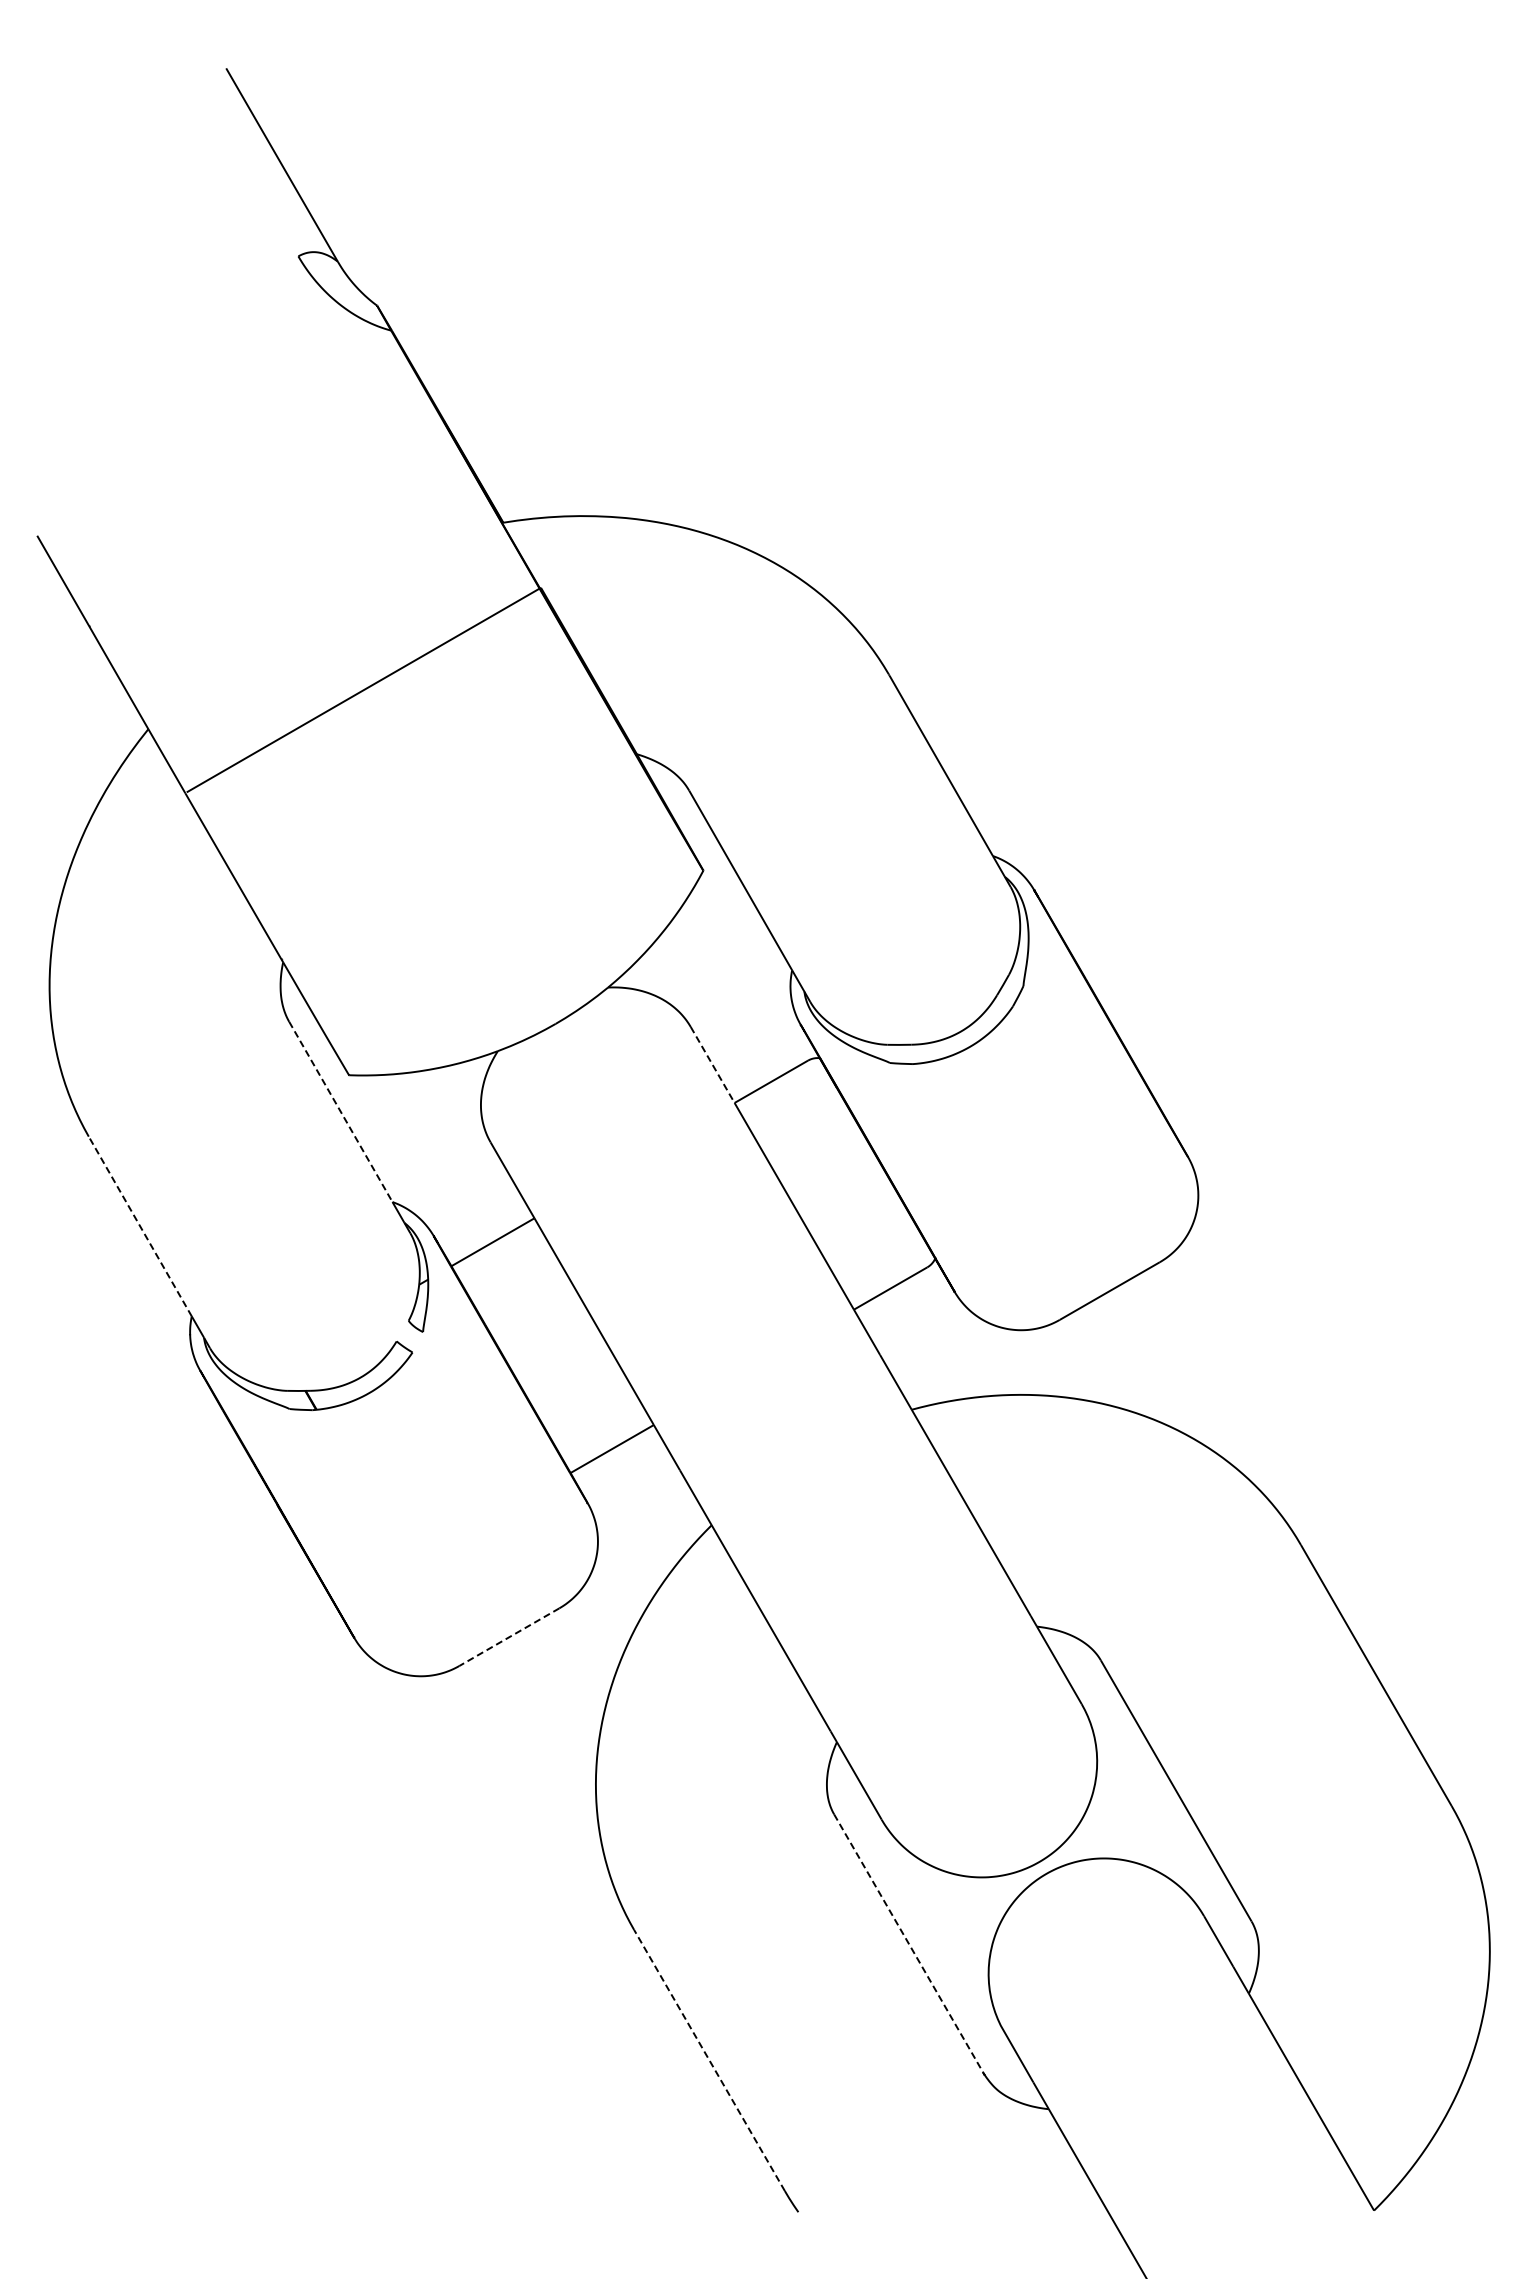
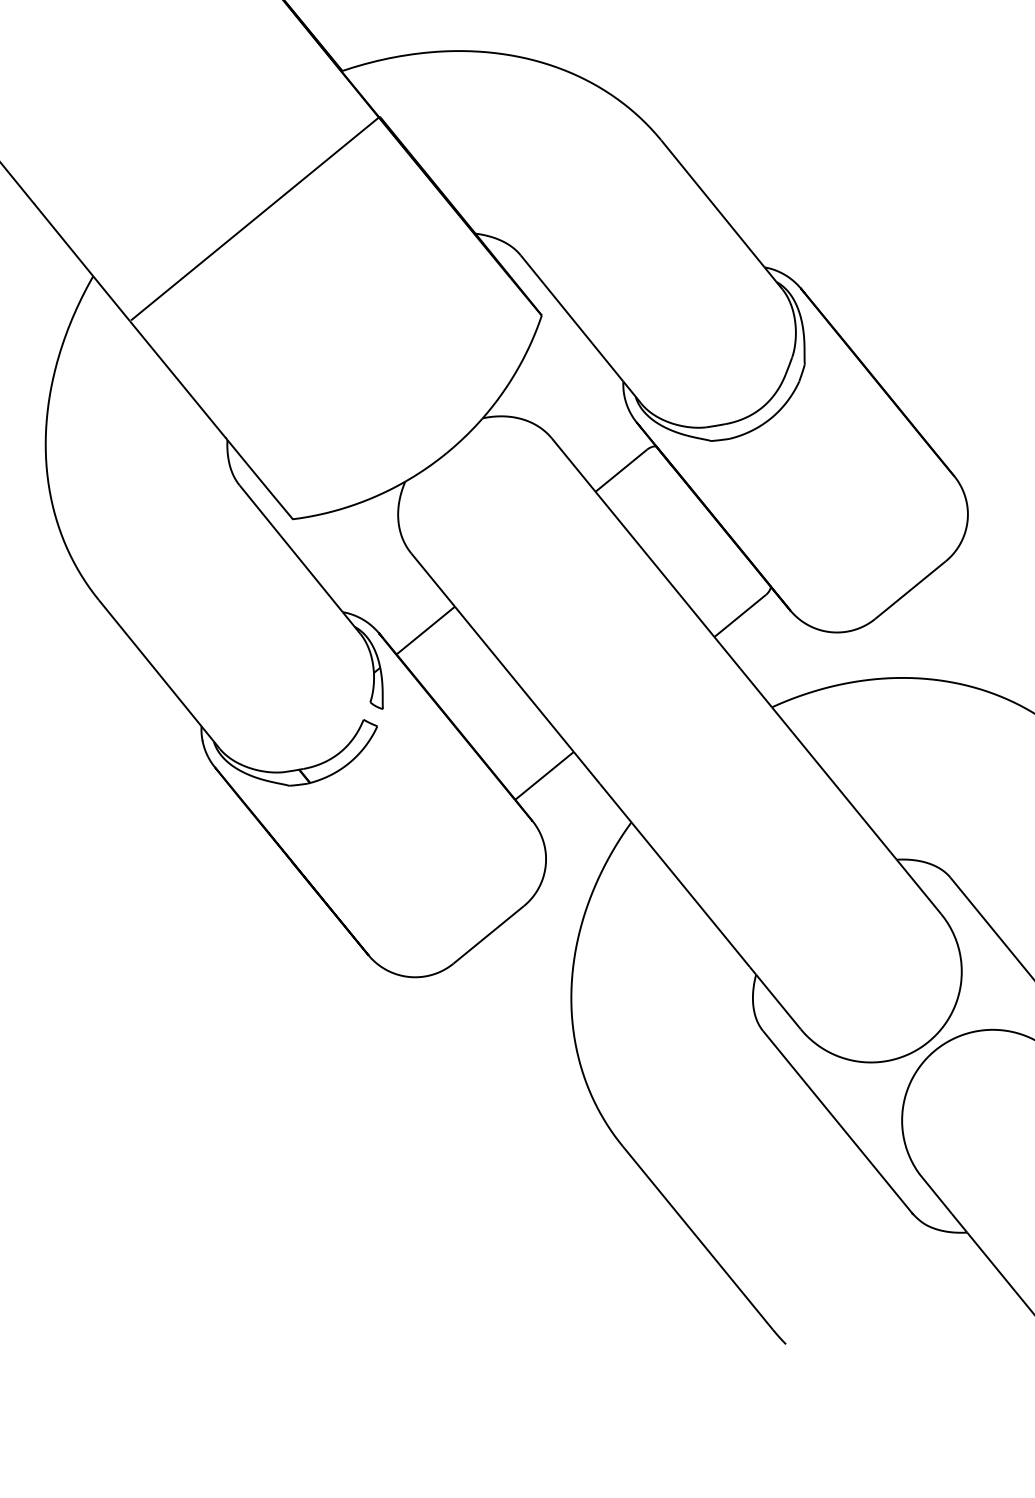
line: (712, 1064) -> (573, 464), dashed -> solid
line: (340, 1111) -> (290, 548), dashed -> solid
line: (140, 1226) -> (150, 663), dashed -> solid
line: (509, 1637) -> (488, 935), dashed -> solid
line: (909, 1944) -> (838, 1122), dashed -> solid
line: (709, 2060) -> (697, 1237), dashed -> solid

